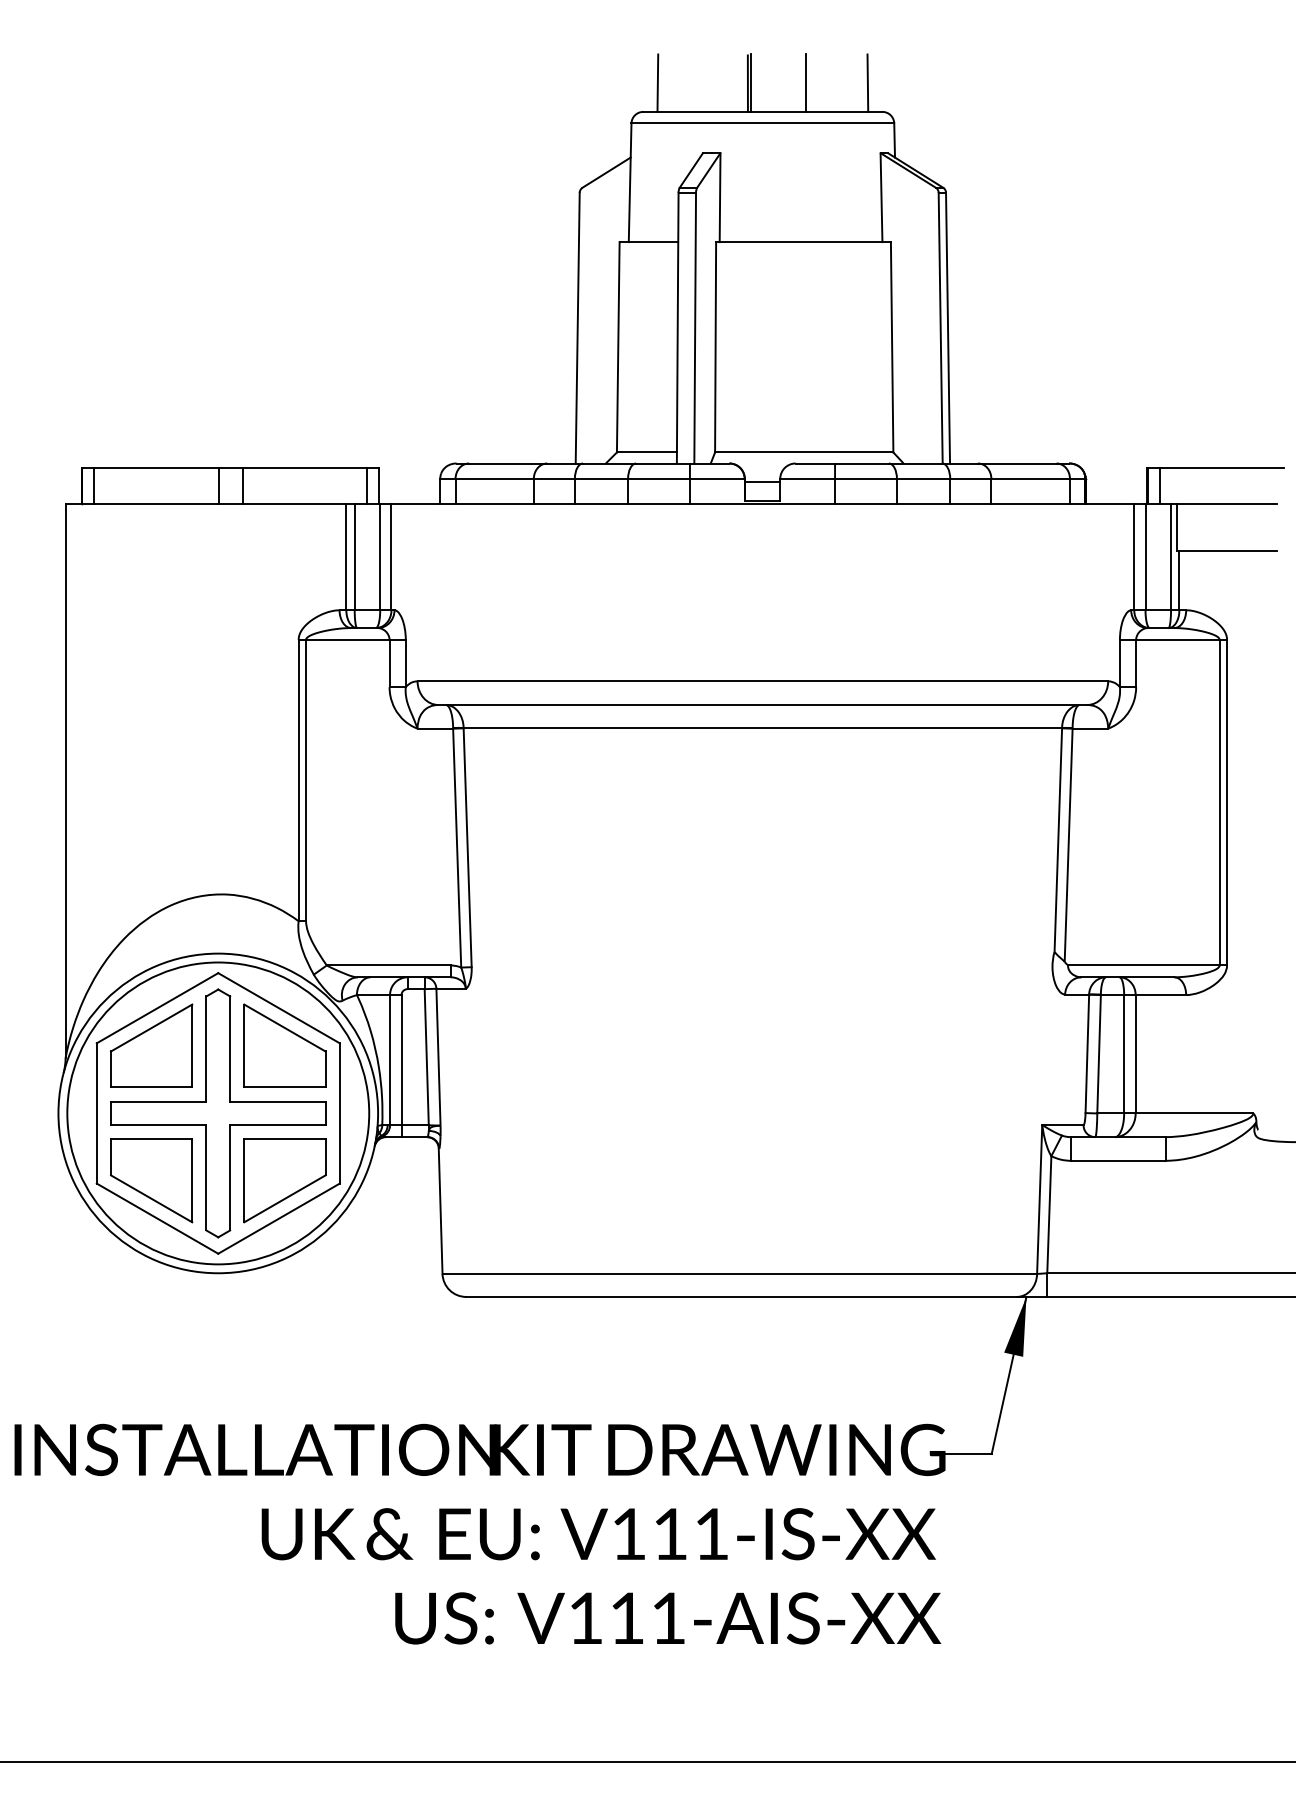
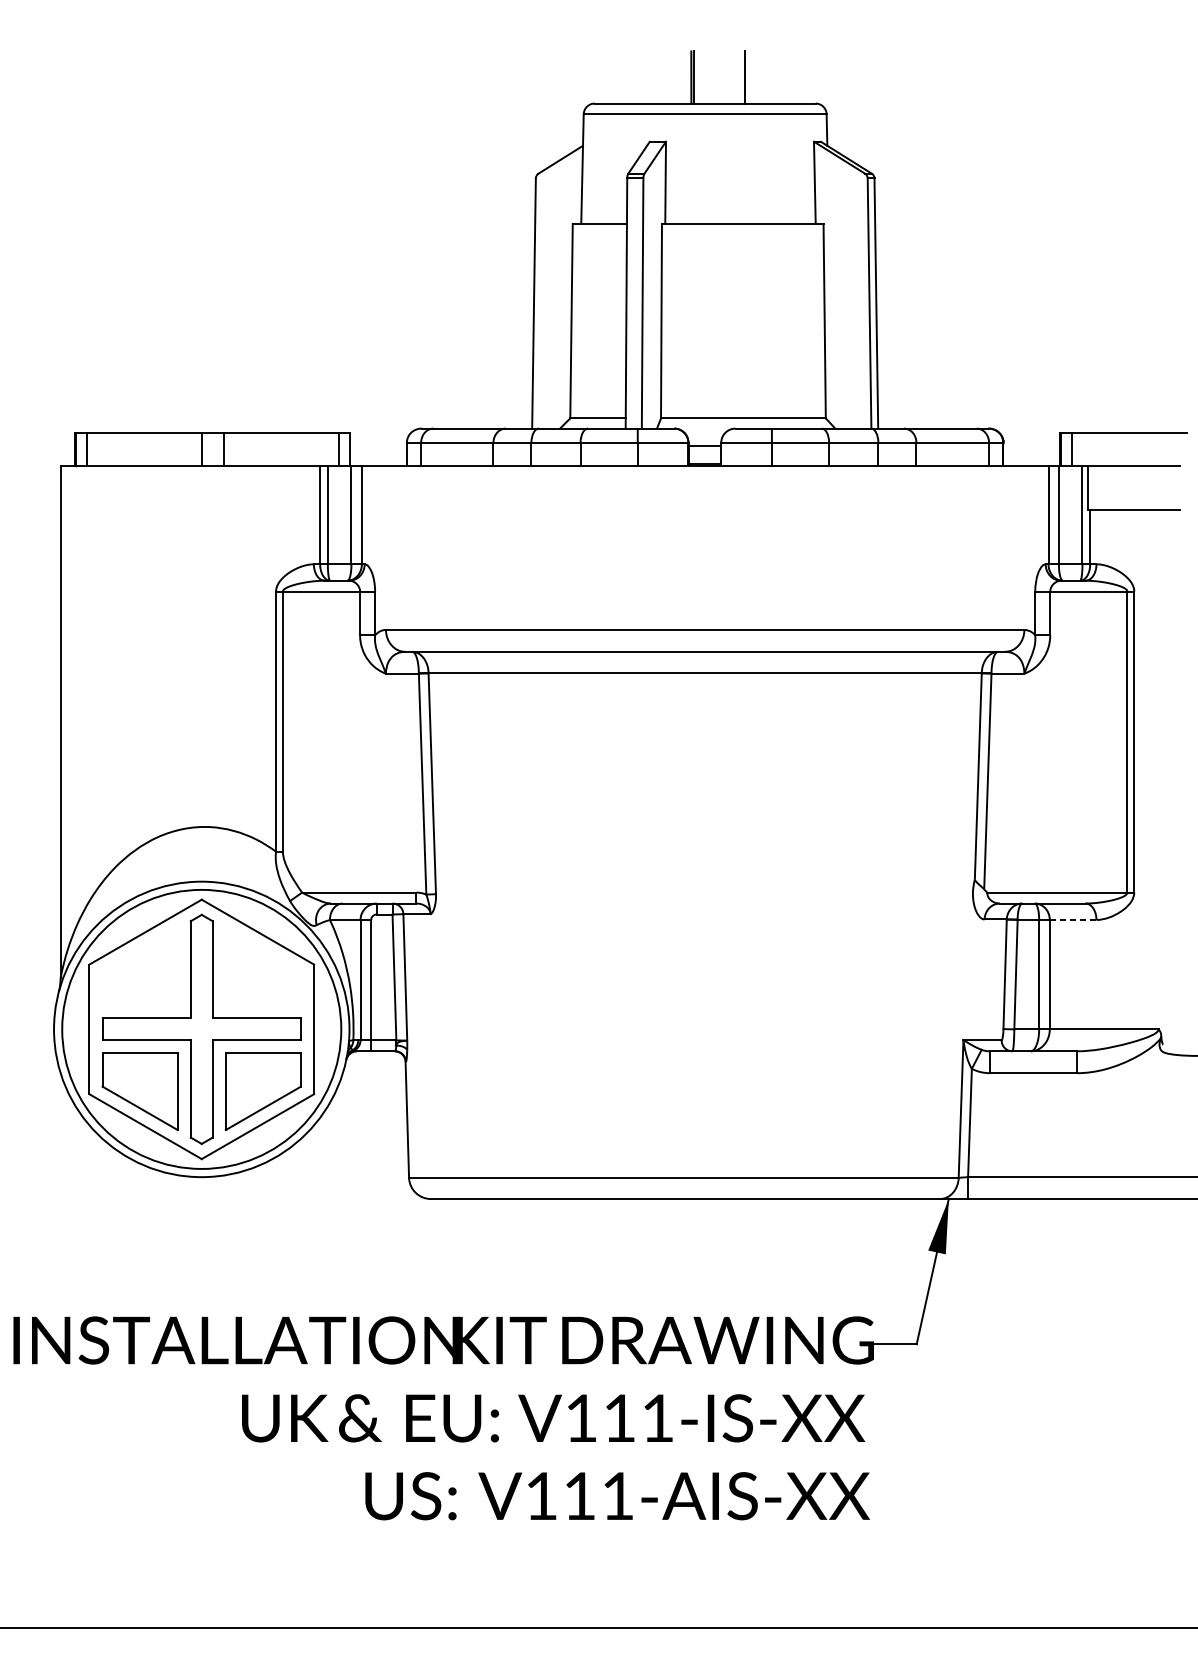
line: (657, 82) -> (607, 76), removed
line: (867, 82) -> (801, 76), removed
line: (1160, 995) -> (1072, 920), solid -> dashed
part: (151, 1045) -> (140, 966), removed
part: (284, 1045) -> (262, 966), removed

